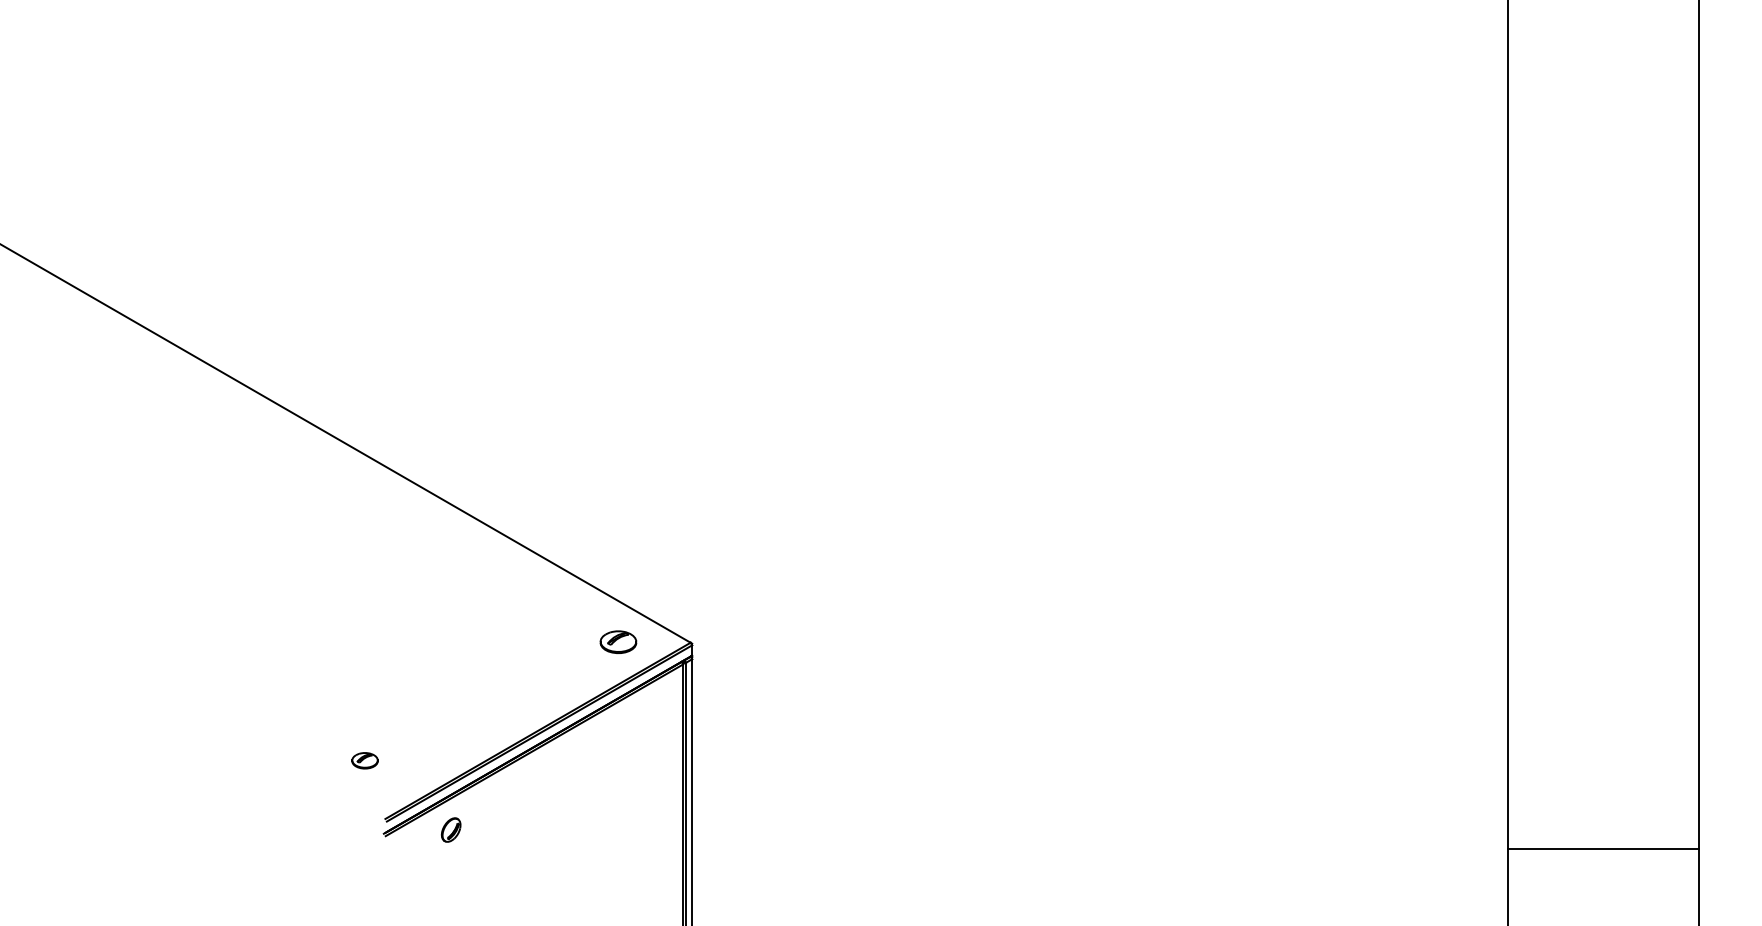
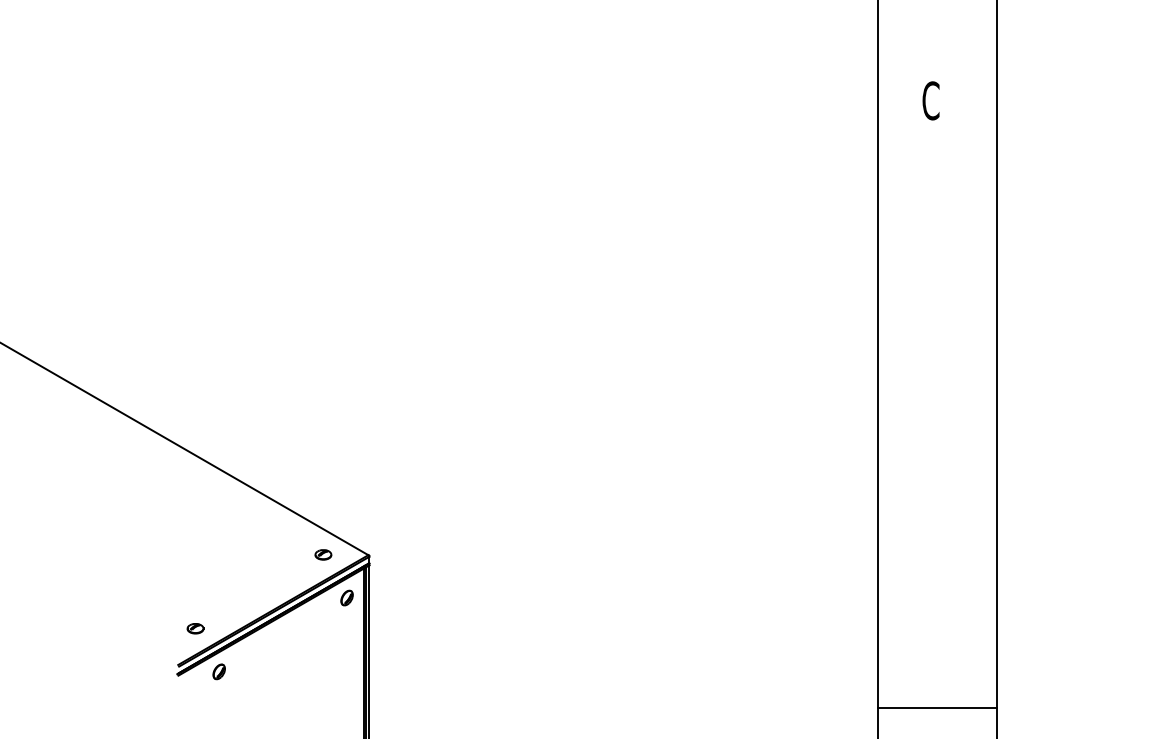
part: (618, 641) -> (323, 554), size x0.71
part: (655, 710) -> (346, 597), added
part: (364, 760) -> (195, 628), moved
line: (1602, 848) -> (936, 707), moved

